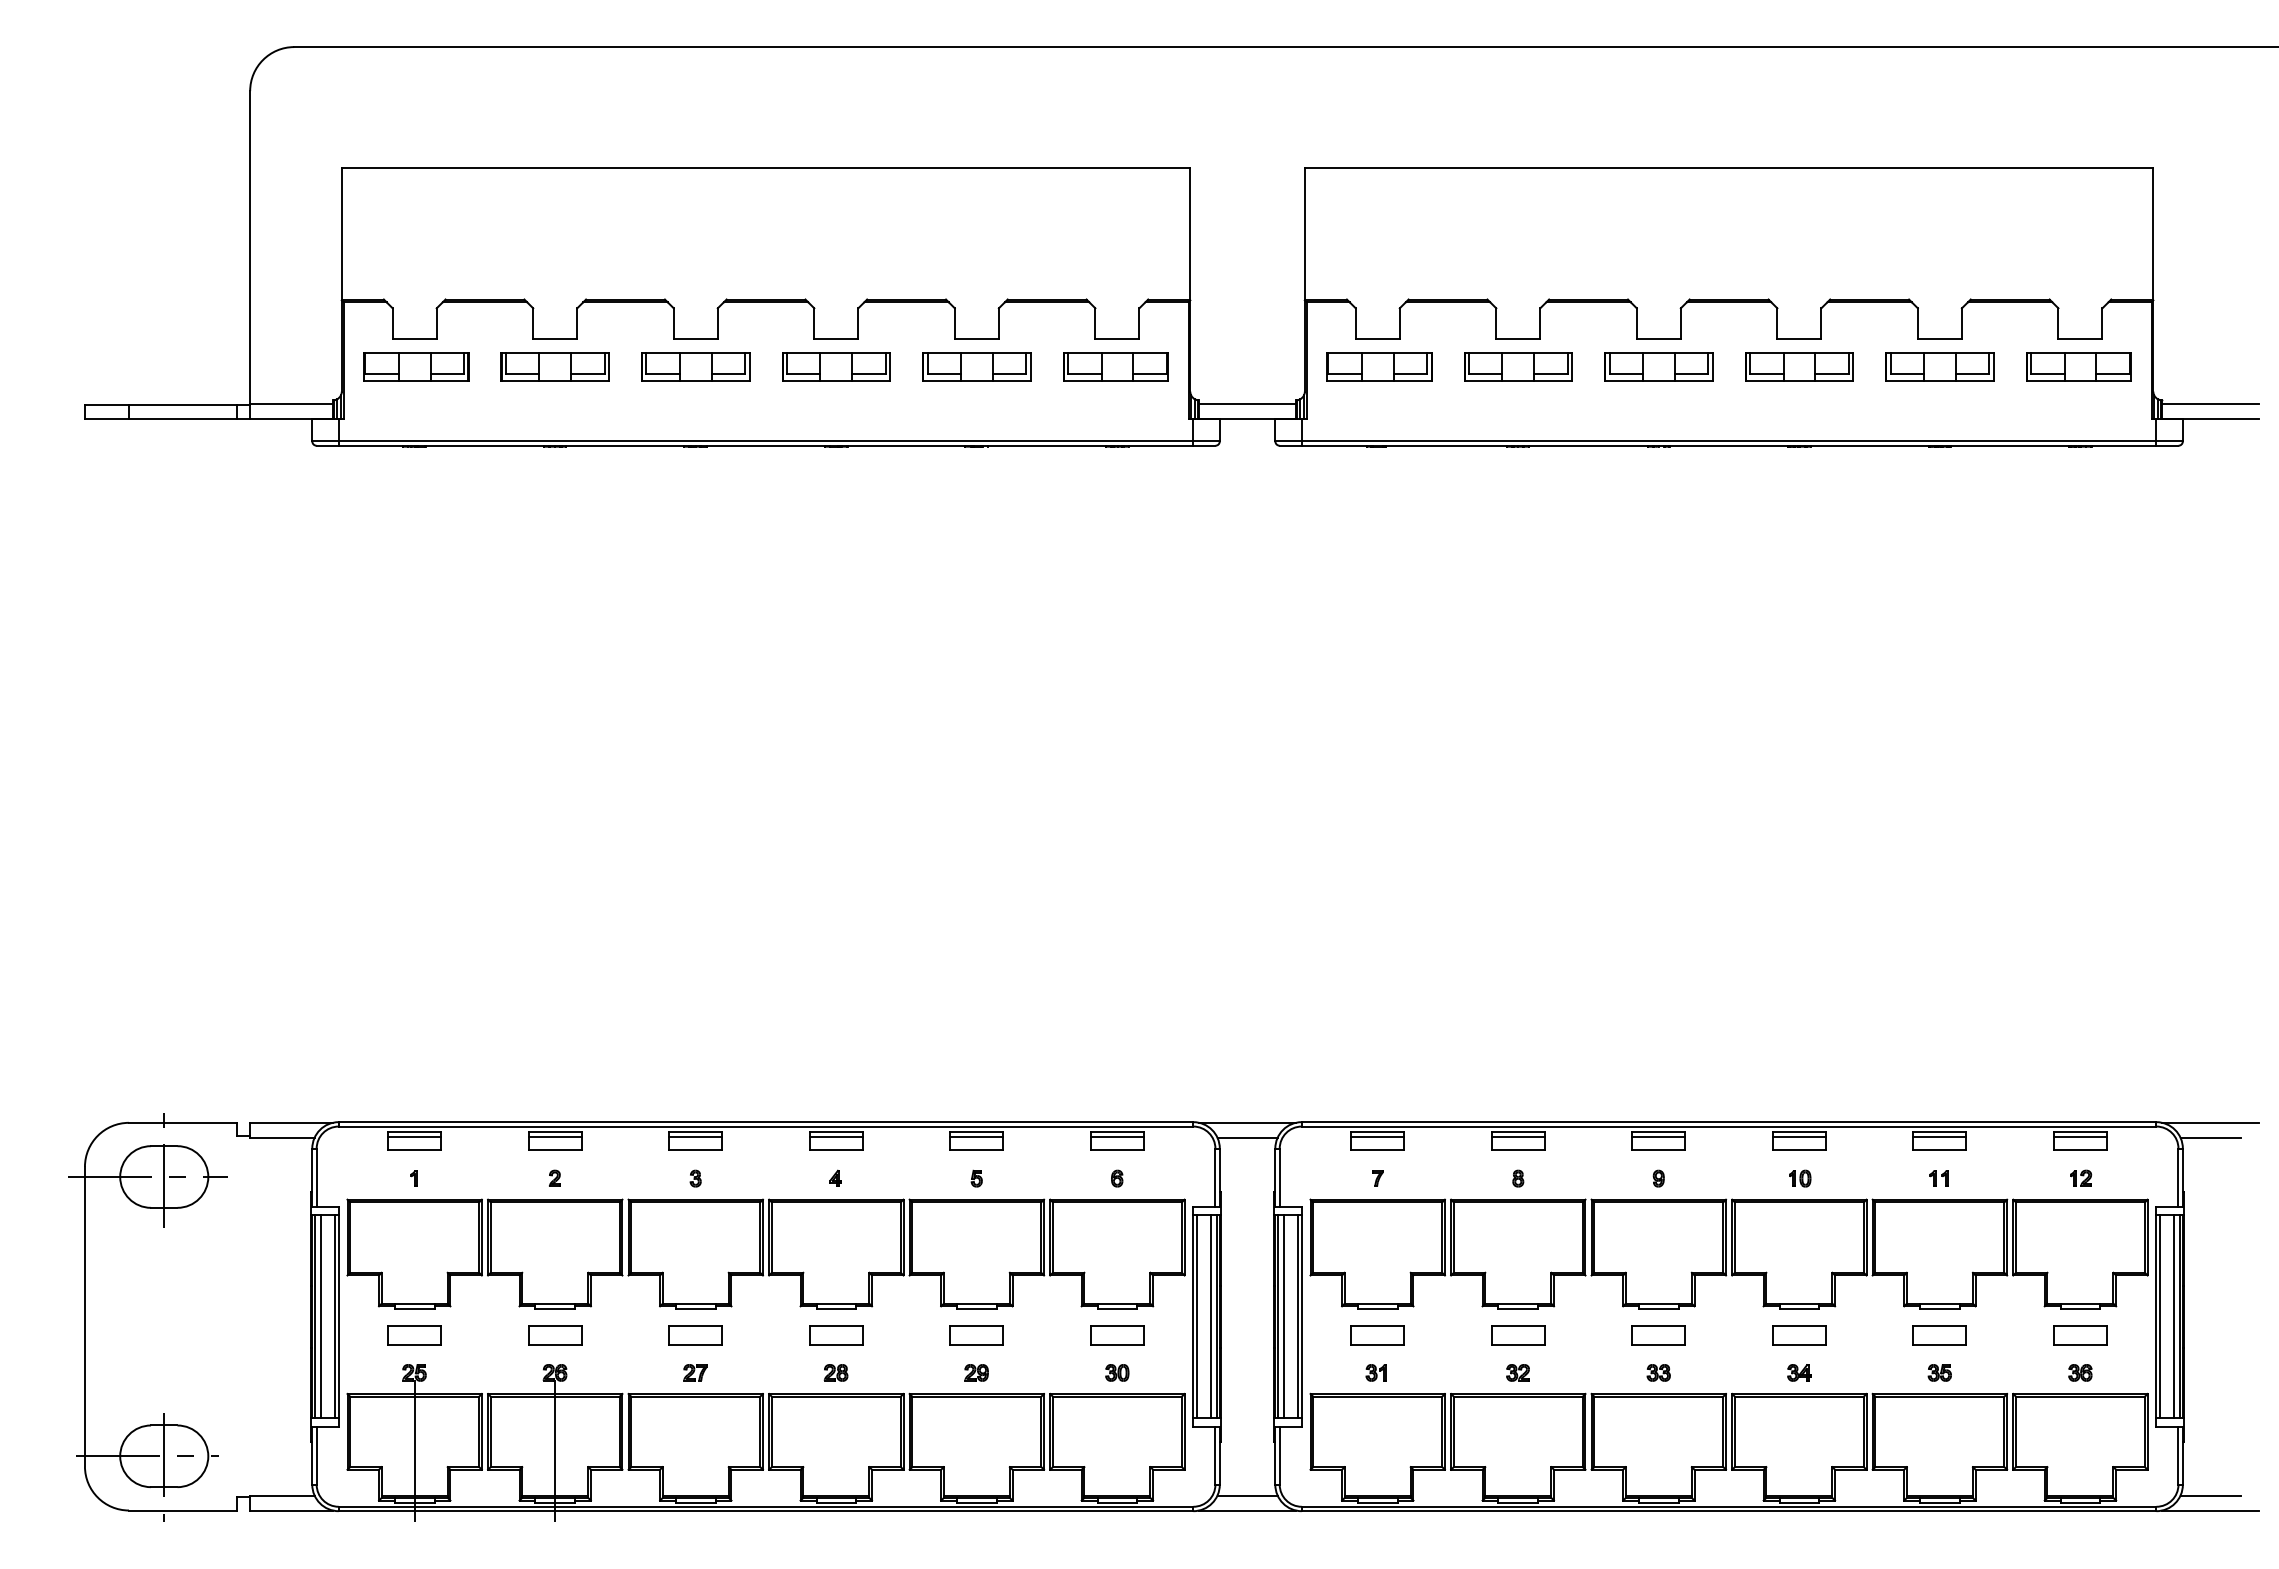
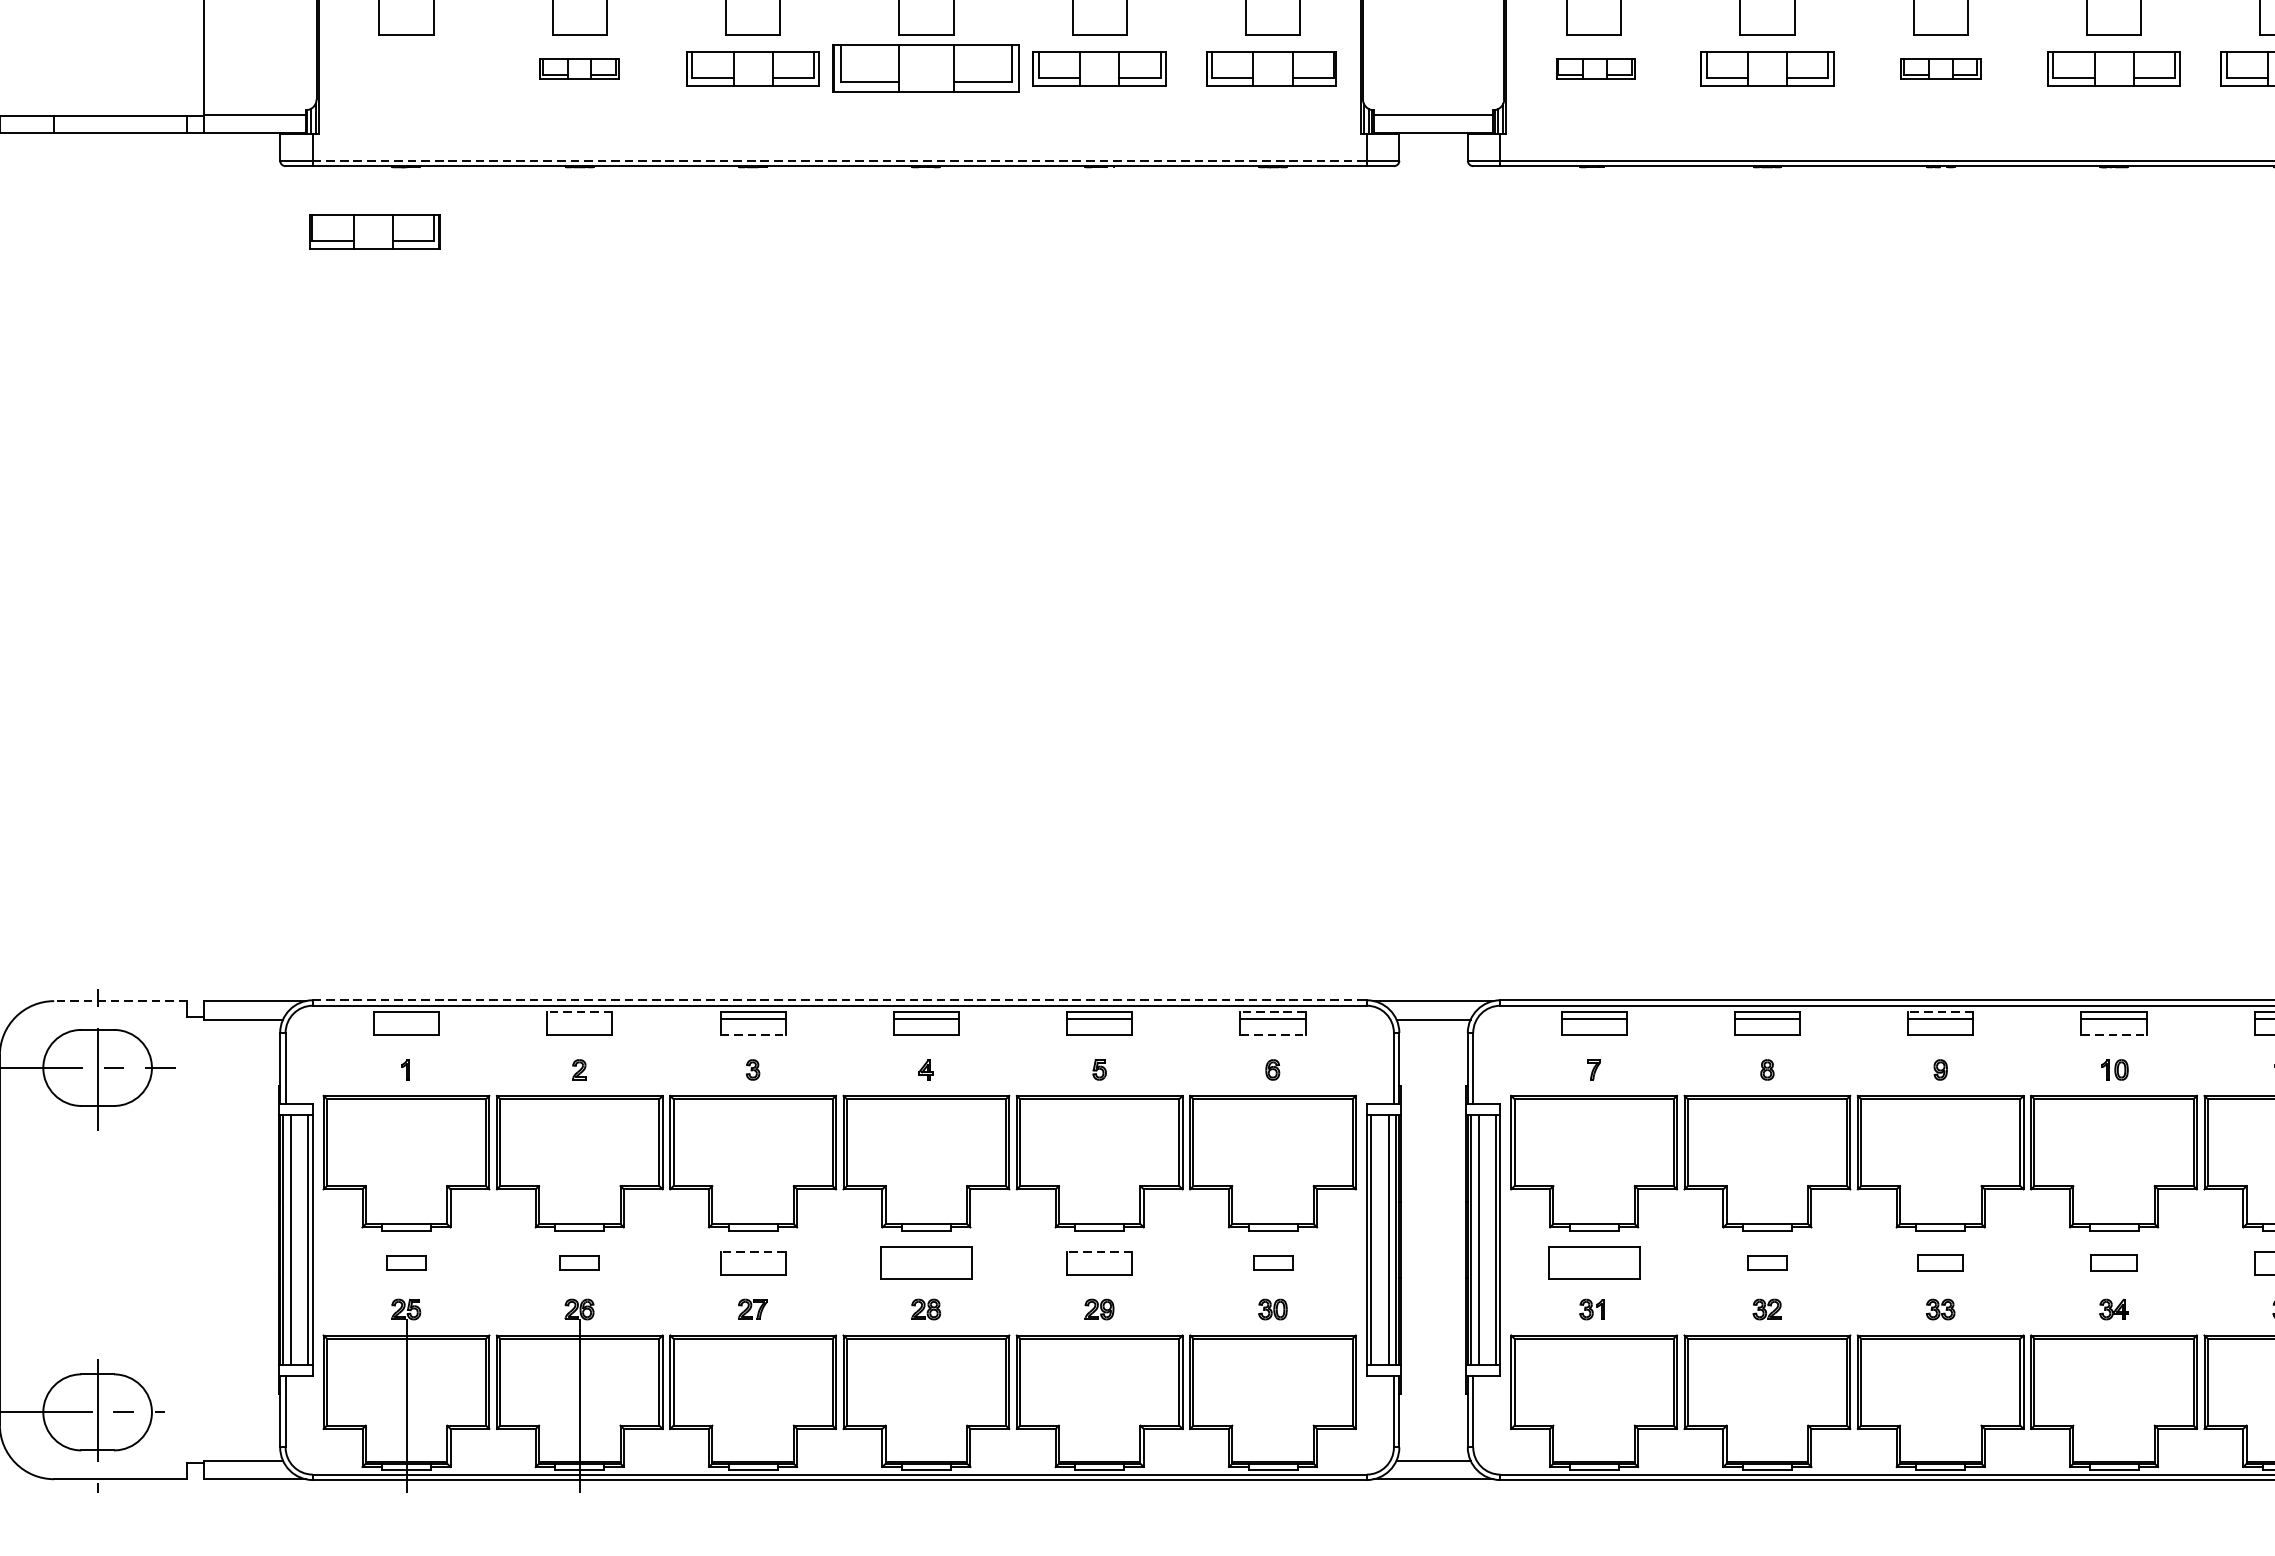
part: (416, 366) -> (375, 231), moved
part: (554, 366) -> (578, 68), size x0.6
part: (836, 366) -> (926, 68), size x1.4
part: (1379, 366) -> (1596, 68), size x0.6
part: (1658, 366) -> (1940, 68), size x0.6
line: (766, 441) -> (840, 160), solid -> dashed
line: (182, 1122) -> (120, 1000), solid -> dashed
line: (766, 1122) -> (840, 1000), solid -> dashed
line: (554, 1131) -> (578, 1011), solid -> dashed
line: (1116, 1131) -> (1271, 1011), solid -> dashed
line: (1658, 1131) -> (1940, 1011), solid -> dashed
line: (414, 1136) -> (406, 1017), removed
line: (554, 1136) -> (578, 1017), removed
line: (696, 1150) -> (753, 1035), solid -> dashed
line: (1117, 1150) -> (1273, 1035), solid -> dashed
line: (1799, 1150) -> (2114, 1035), solid -> dashed
line: (695, 1326) -> (752, 1252), solid -> dashed
line: (976, 1326) -> (1099, 1252), solid -> dashed
part: (414, 1335) -> (406, 1263), size x0.6
part: (555, 1335) -> (580, 1263), size x0.6
part: (836, 1335) -> (926, 1263), size x1.4
part: (1117, 1335) -> (1273, 1263), size x0.6
part: (1377, 1335) -> (1593, 1263), size x1.4
part: (1518, 1335) -> (1767, 1263), size x0.6
part: (1658, 1335) -> (1940, 1263), size x0.7
part: (1799, 1335) -> (2114, 1263), size x0.7

